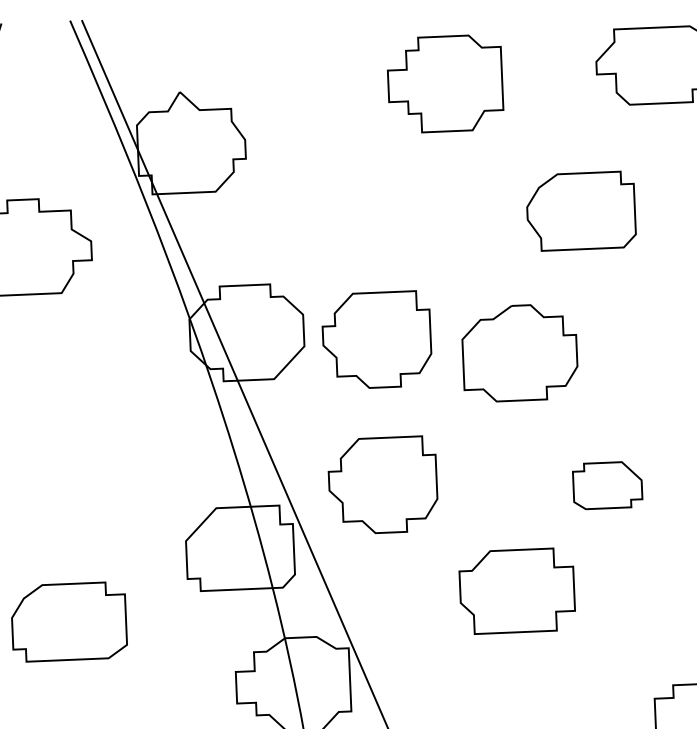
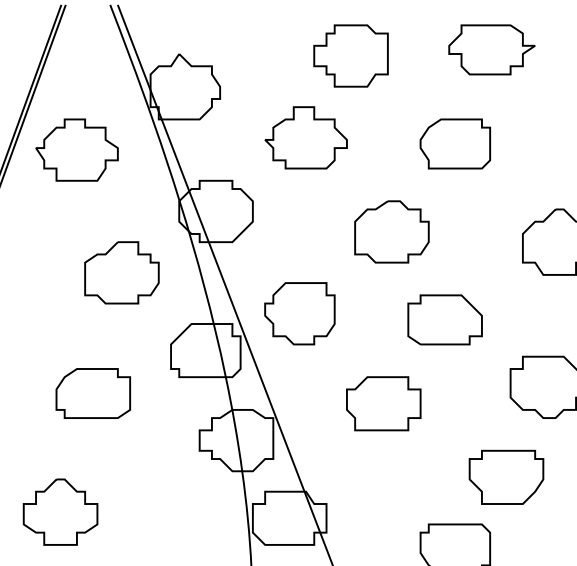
part: (579, 210) -> (454, 143), moved
part: (380, 212) -> (305, 137), added
part: (376, 339) -> (299, 219), removed
part: (104, 433) -> (121, 272), added
part: (606, 484) -> (444, 319), size x1.67
part: (516, 590) -> (383, 403), moved

